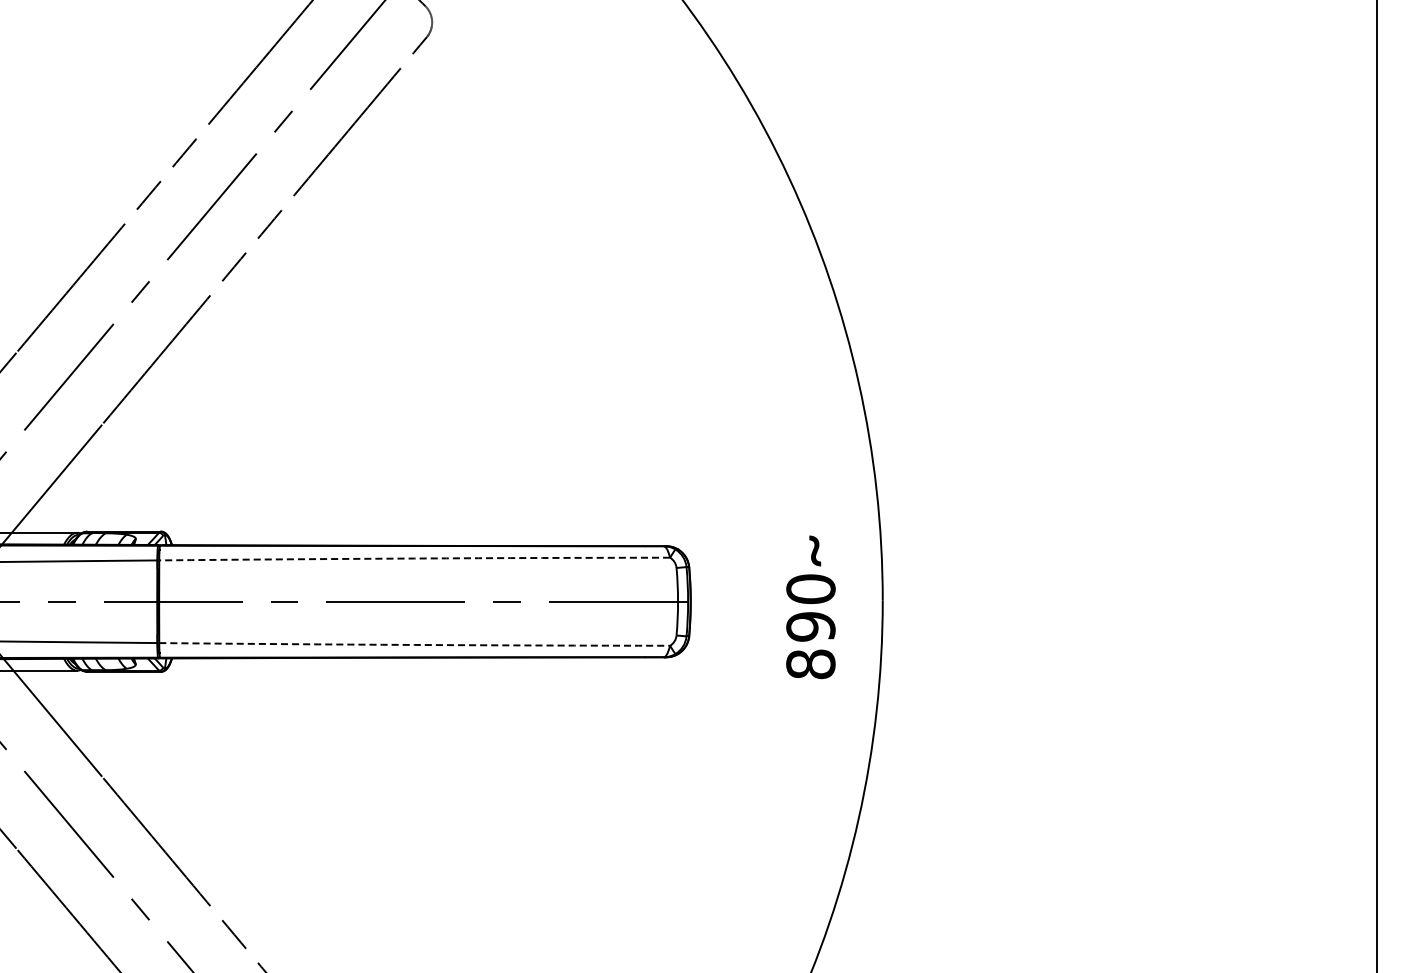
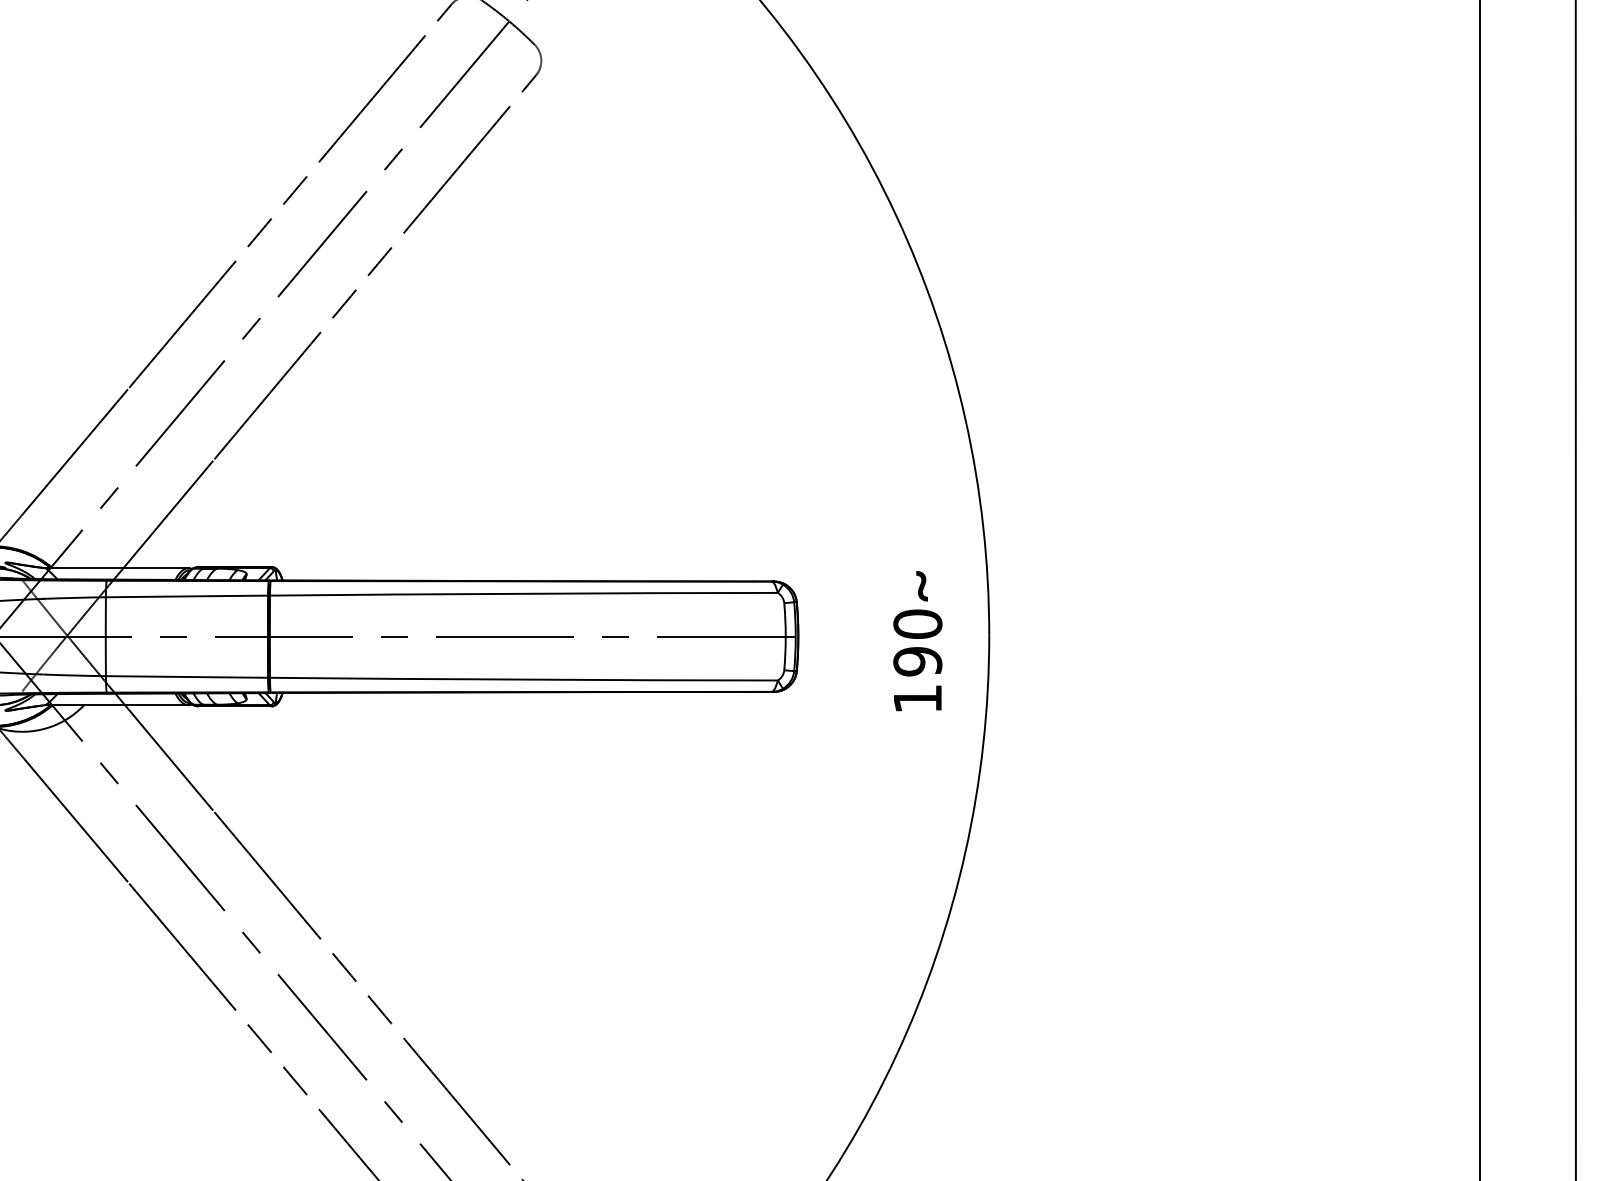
arc: (414, 558) -> (523, 593), dashed -> solid
arc: (414, 644) -> (523, 679), dashed -> solid
text: (810, 663) -> (917, 698), 890 -> 190

